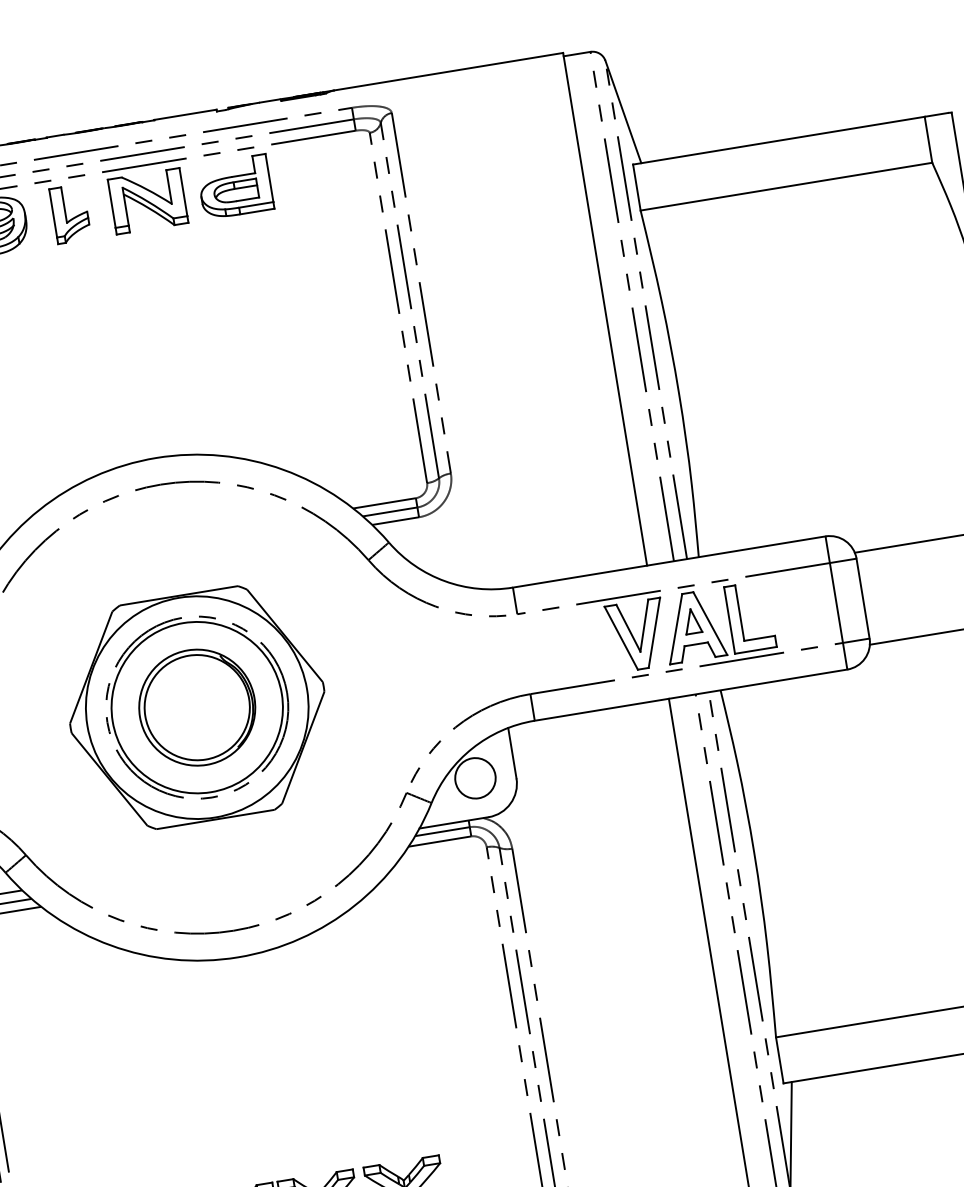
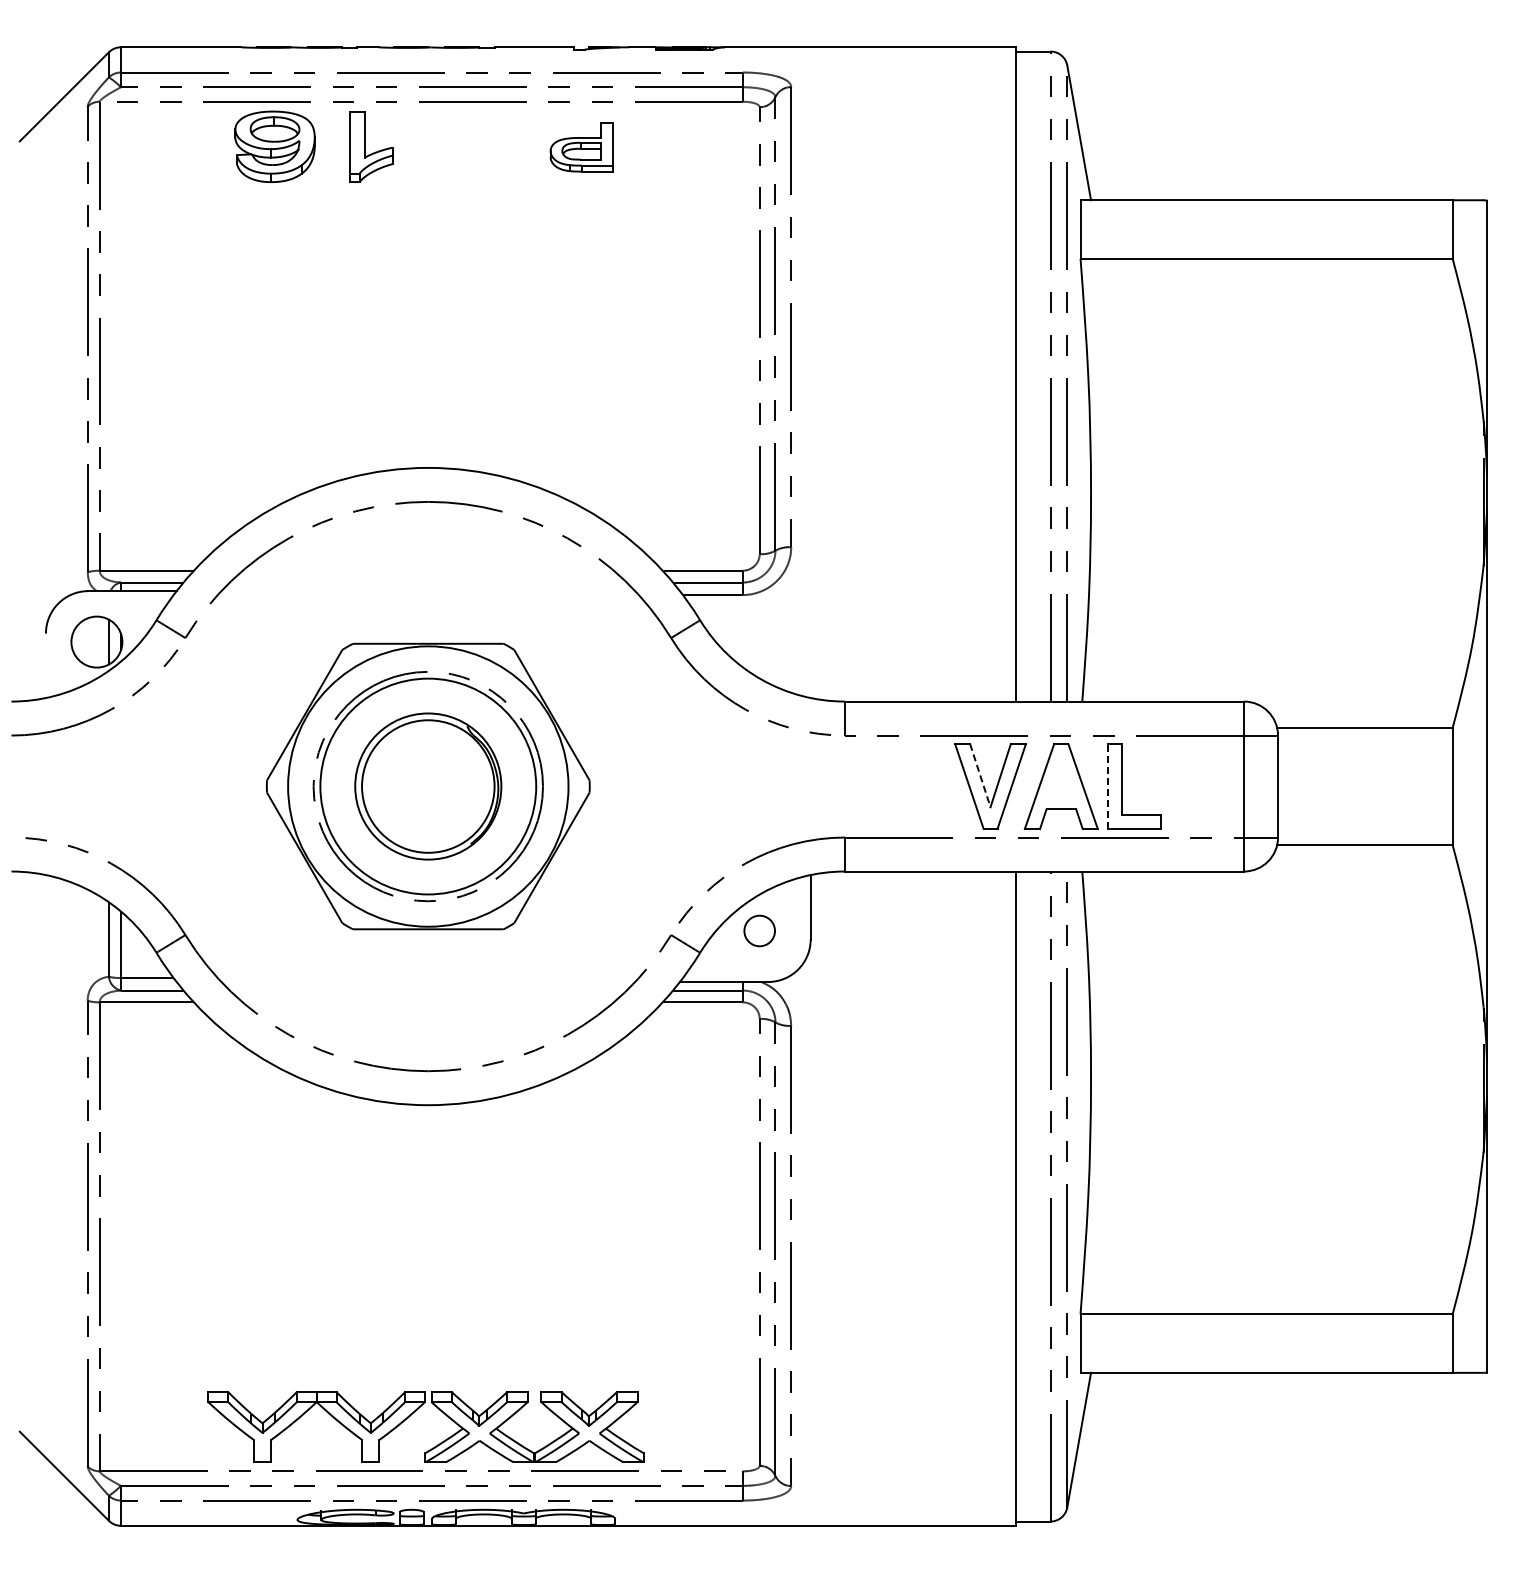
part: (235, 186) -> (581, 146), size x0.7
part: (148, 200) -> (470, 146), removed
part: (692, 620) -> (1061, 779), removed
line: (729, 620) -> (1107, 786), solid -> dashed
line: (628, 628) -> (980, 776), solid -> dashed
circle: (475, 777) -> (759, 930), size x0.6

